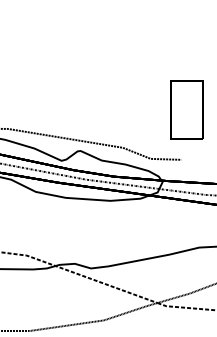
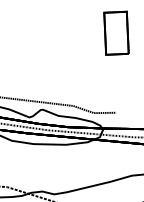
part: (186, 109) -> (116, 32), moved

